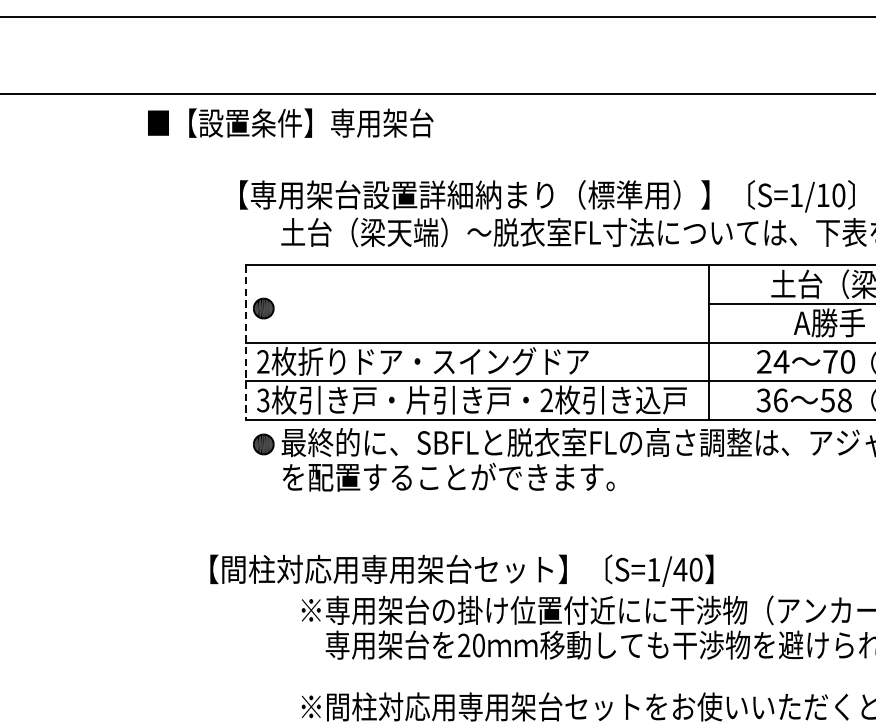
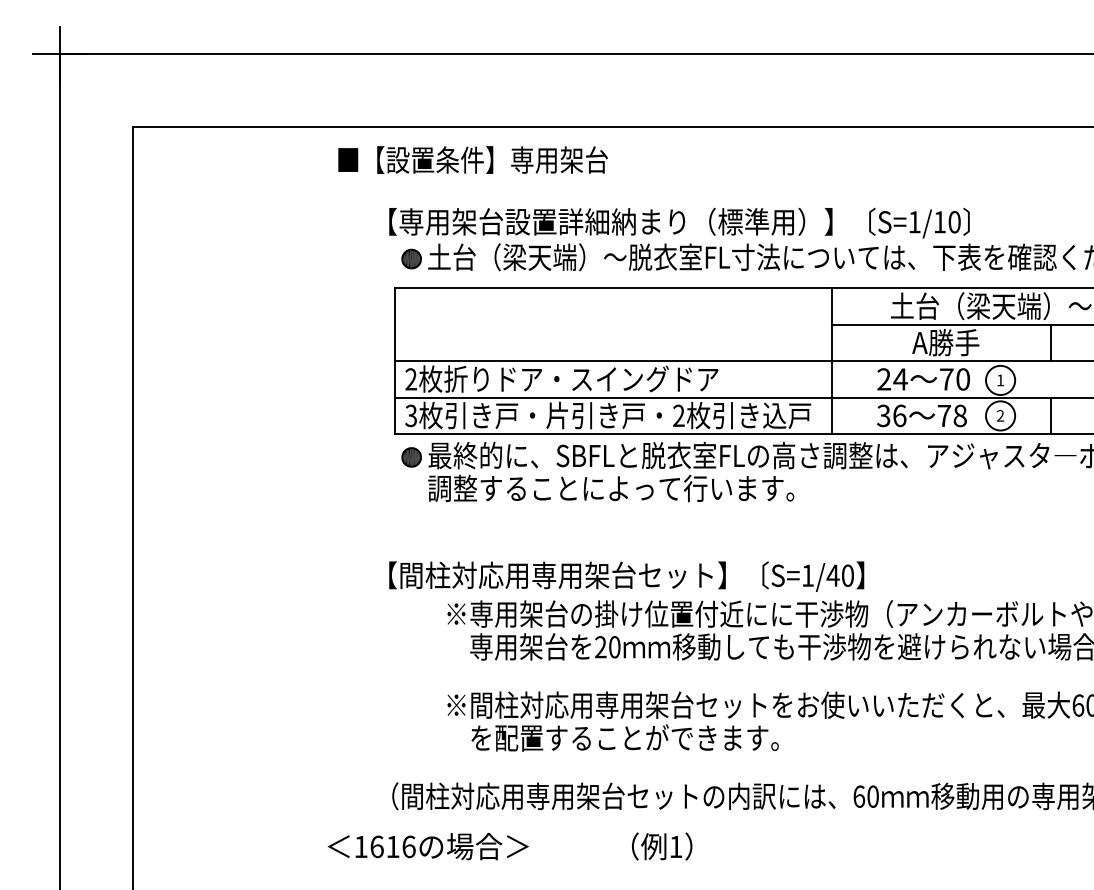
text: (290, 122) -> (472, 159), moved
part: (263, 307) -> (411, 258), moved
line: (246, 342) -> (395, 361), dashed -> solid
text: (827, 401) -> (943, 416), 58 -> 78
text: (475, 477) -> (611, 488), を配置することができます。 -> 調整することによって行います。
text: (461, 570) -> (626, 576), moved

